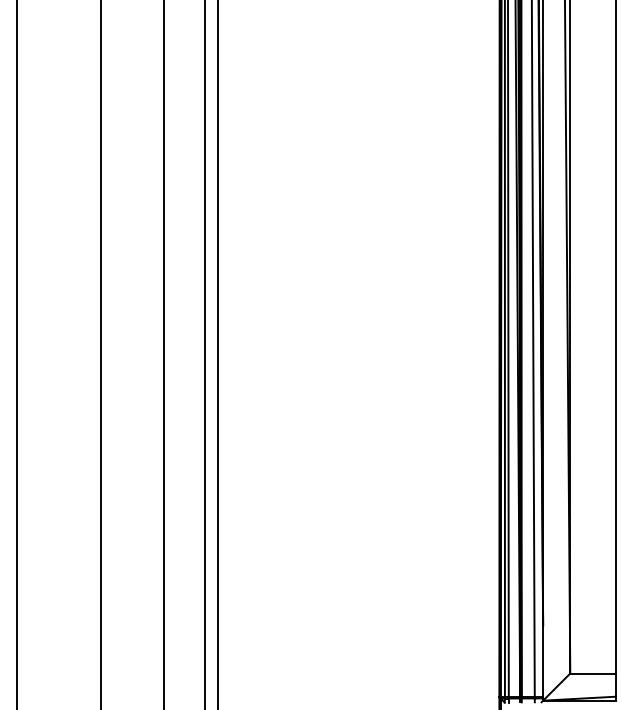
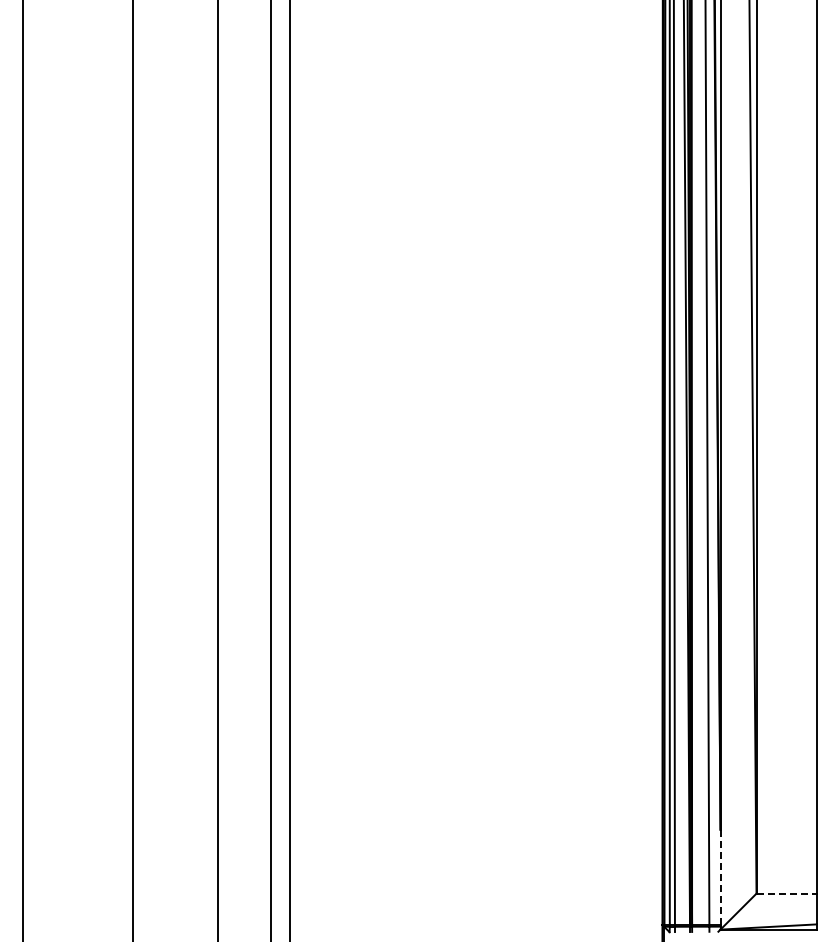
line: (543, 661) -> (720, 877), solid -> dashed
line: (593, 673) -> (787, 893), solid -> dashed

